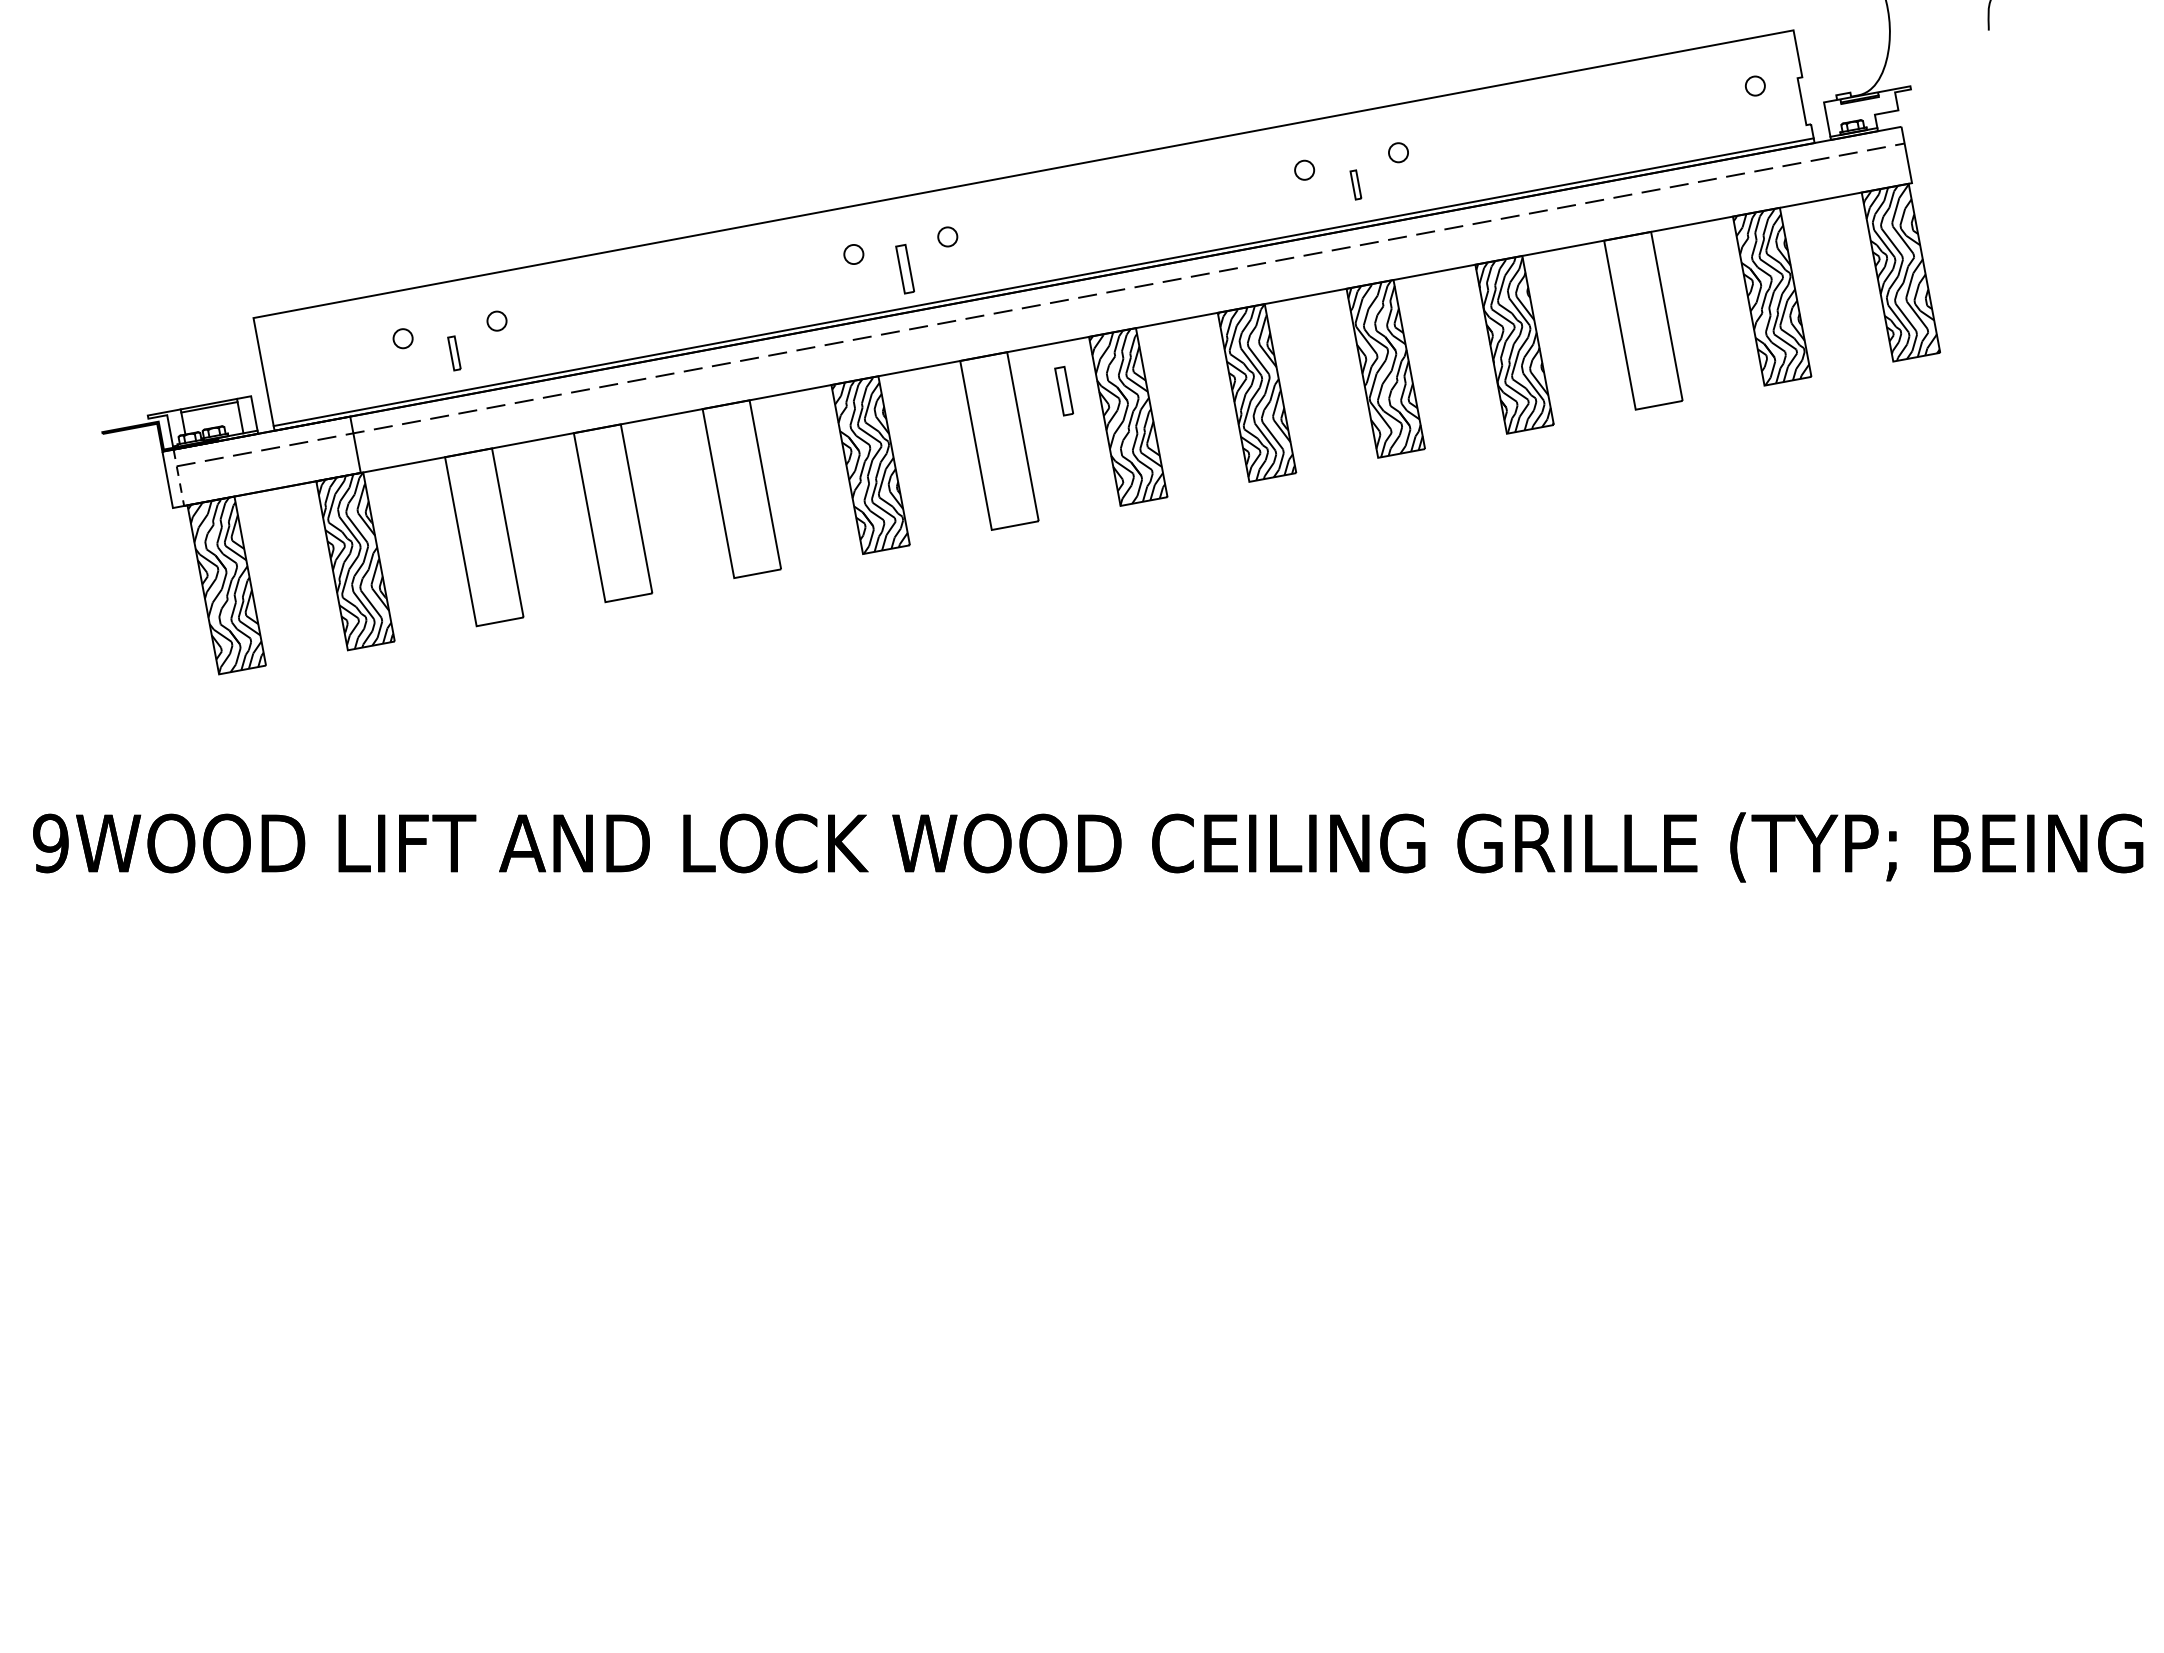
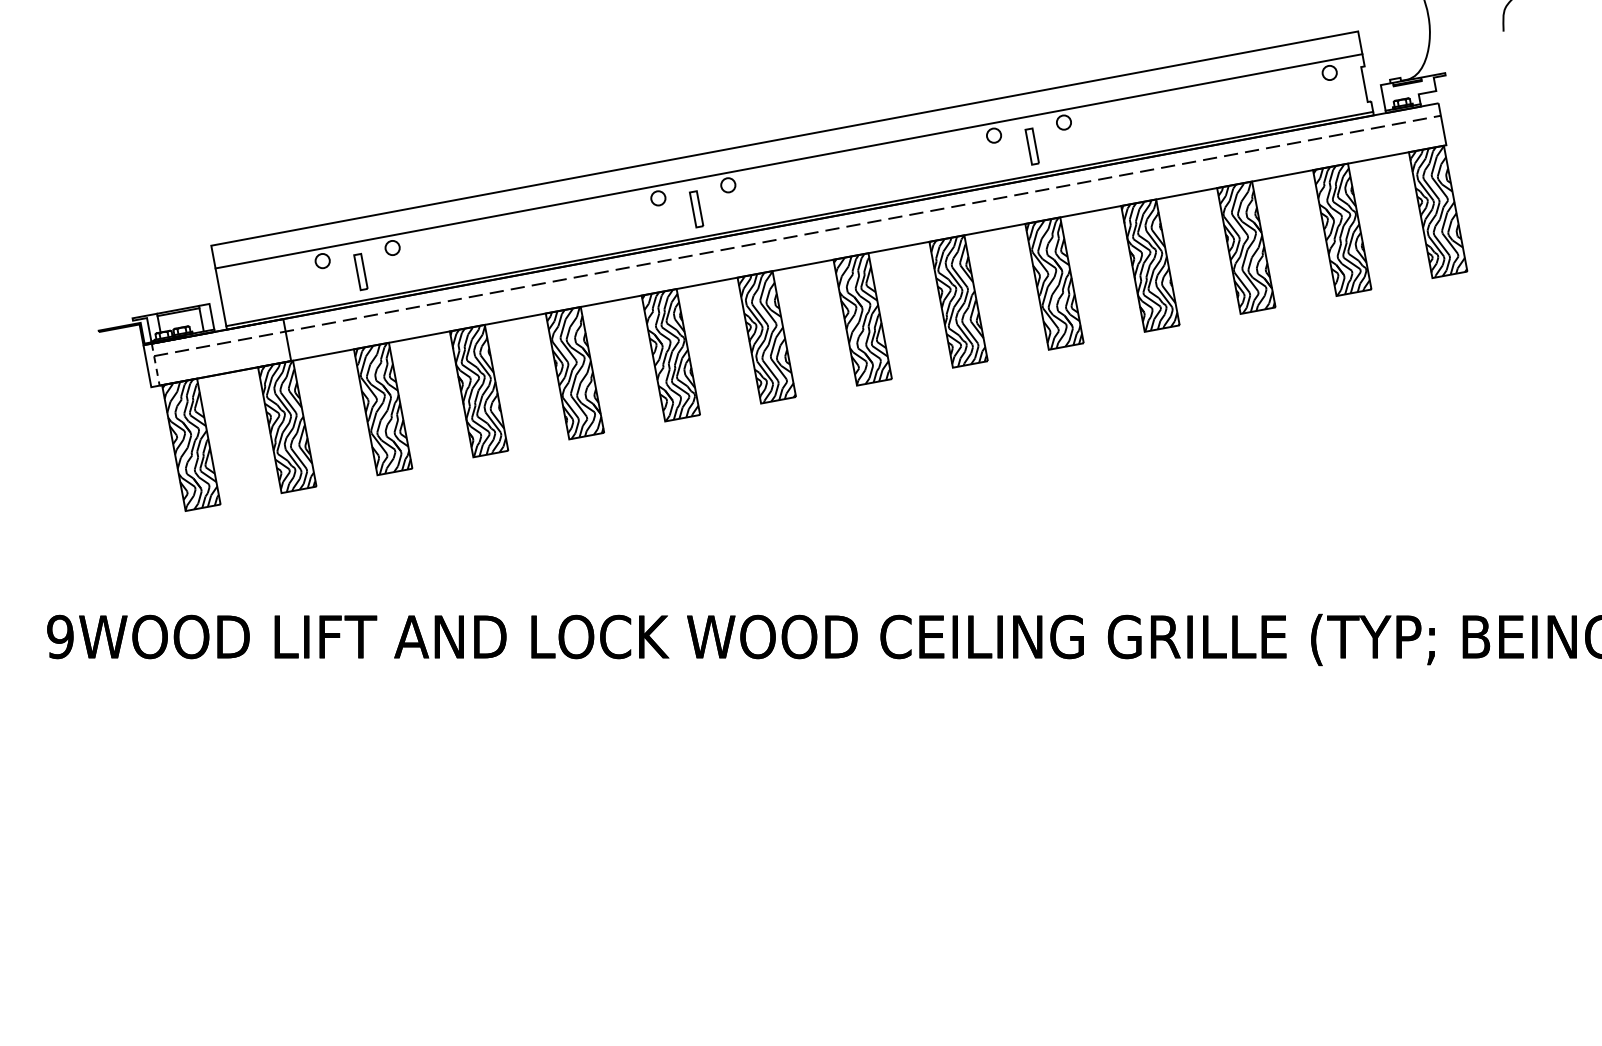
part: (1355, 184) -> (1031, 146), size x1.67
line: (1029, 204) -> (789, 161), added
hatch: (1643, 320) -> (1246, 247), added
part: (454, 353) -> (360, 272), size x1.43
part: (1064, 390) -> (815, 299), removed
hatch: (1000, 440) -> (767, 336), added
hatch: (742, 488) -> (575, 372), added
hatch: (613, 513) -> (479, 391), added
hatch: (483, 536) -> (382, 408), added

